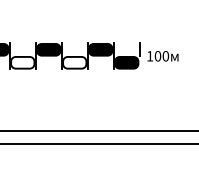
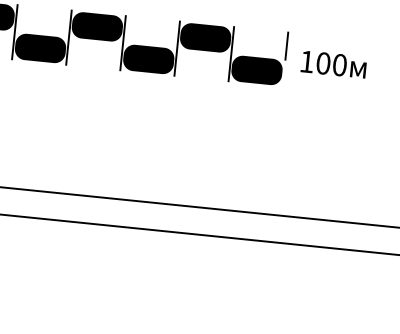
fill: (22, 62) -> (39, 47), added
fill: (74, 62) -> (148, 58), added

